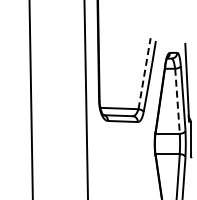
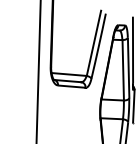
line: (144, 73) -> (93, 43), dashed -> solid
line: (177, 101) -> (123, 70), dashed -> solid

